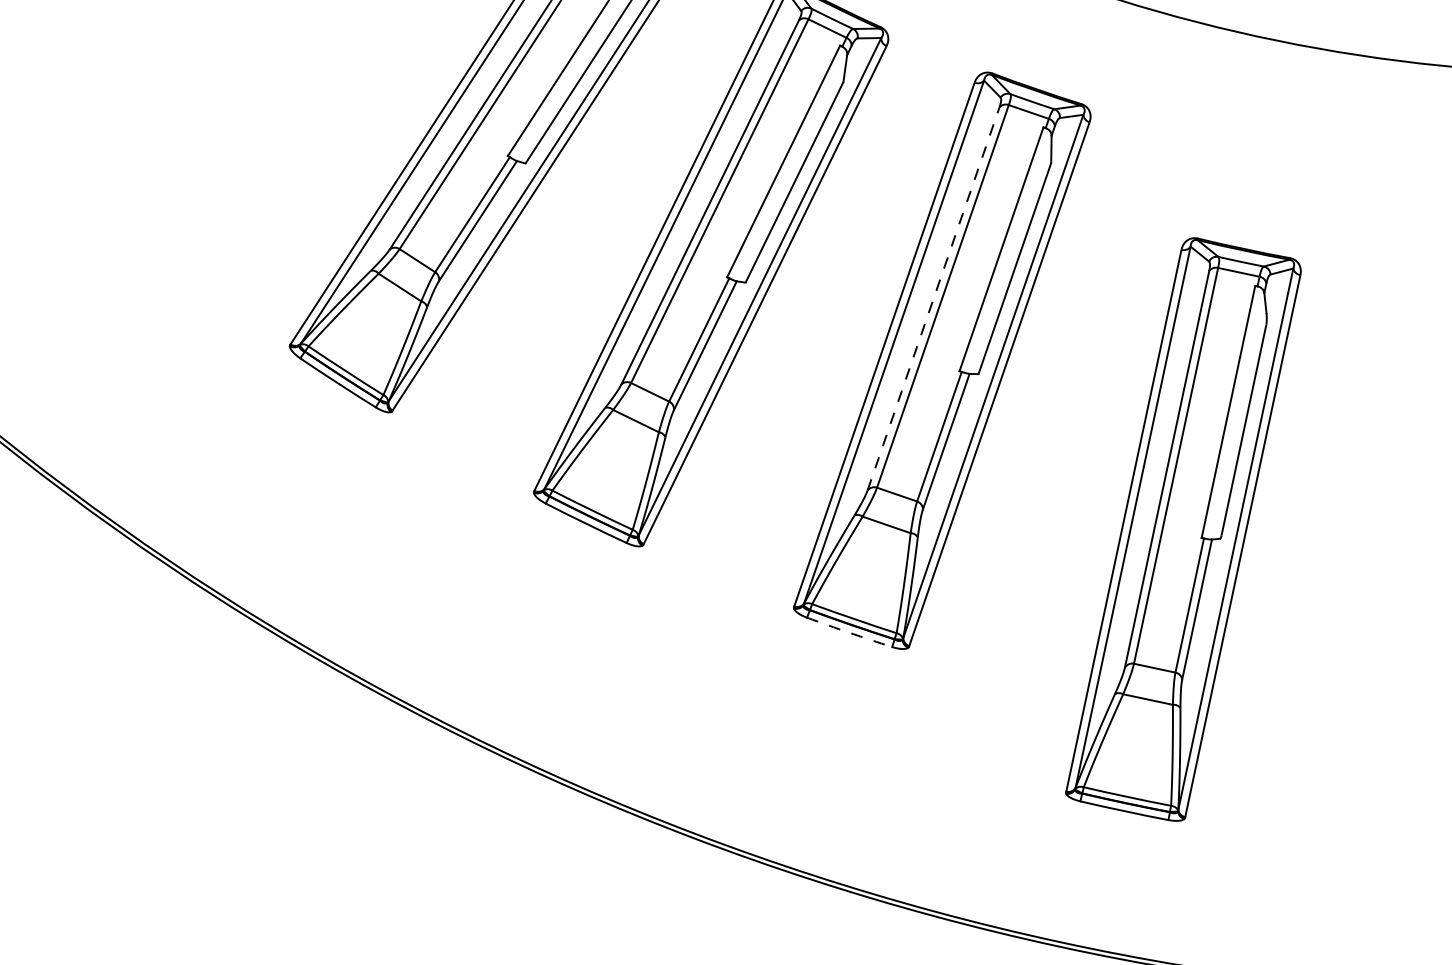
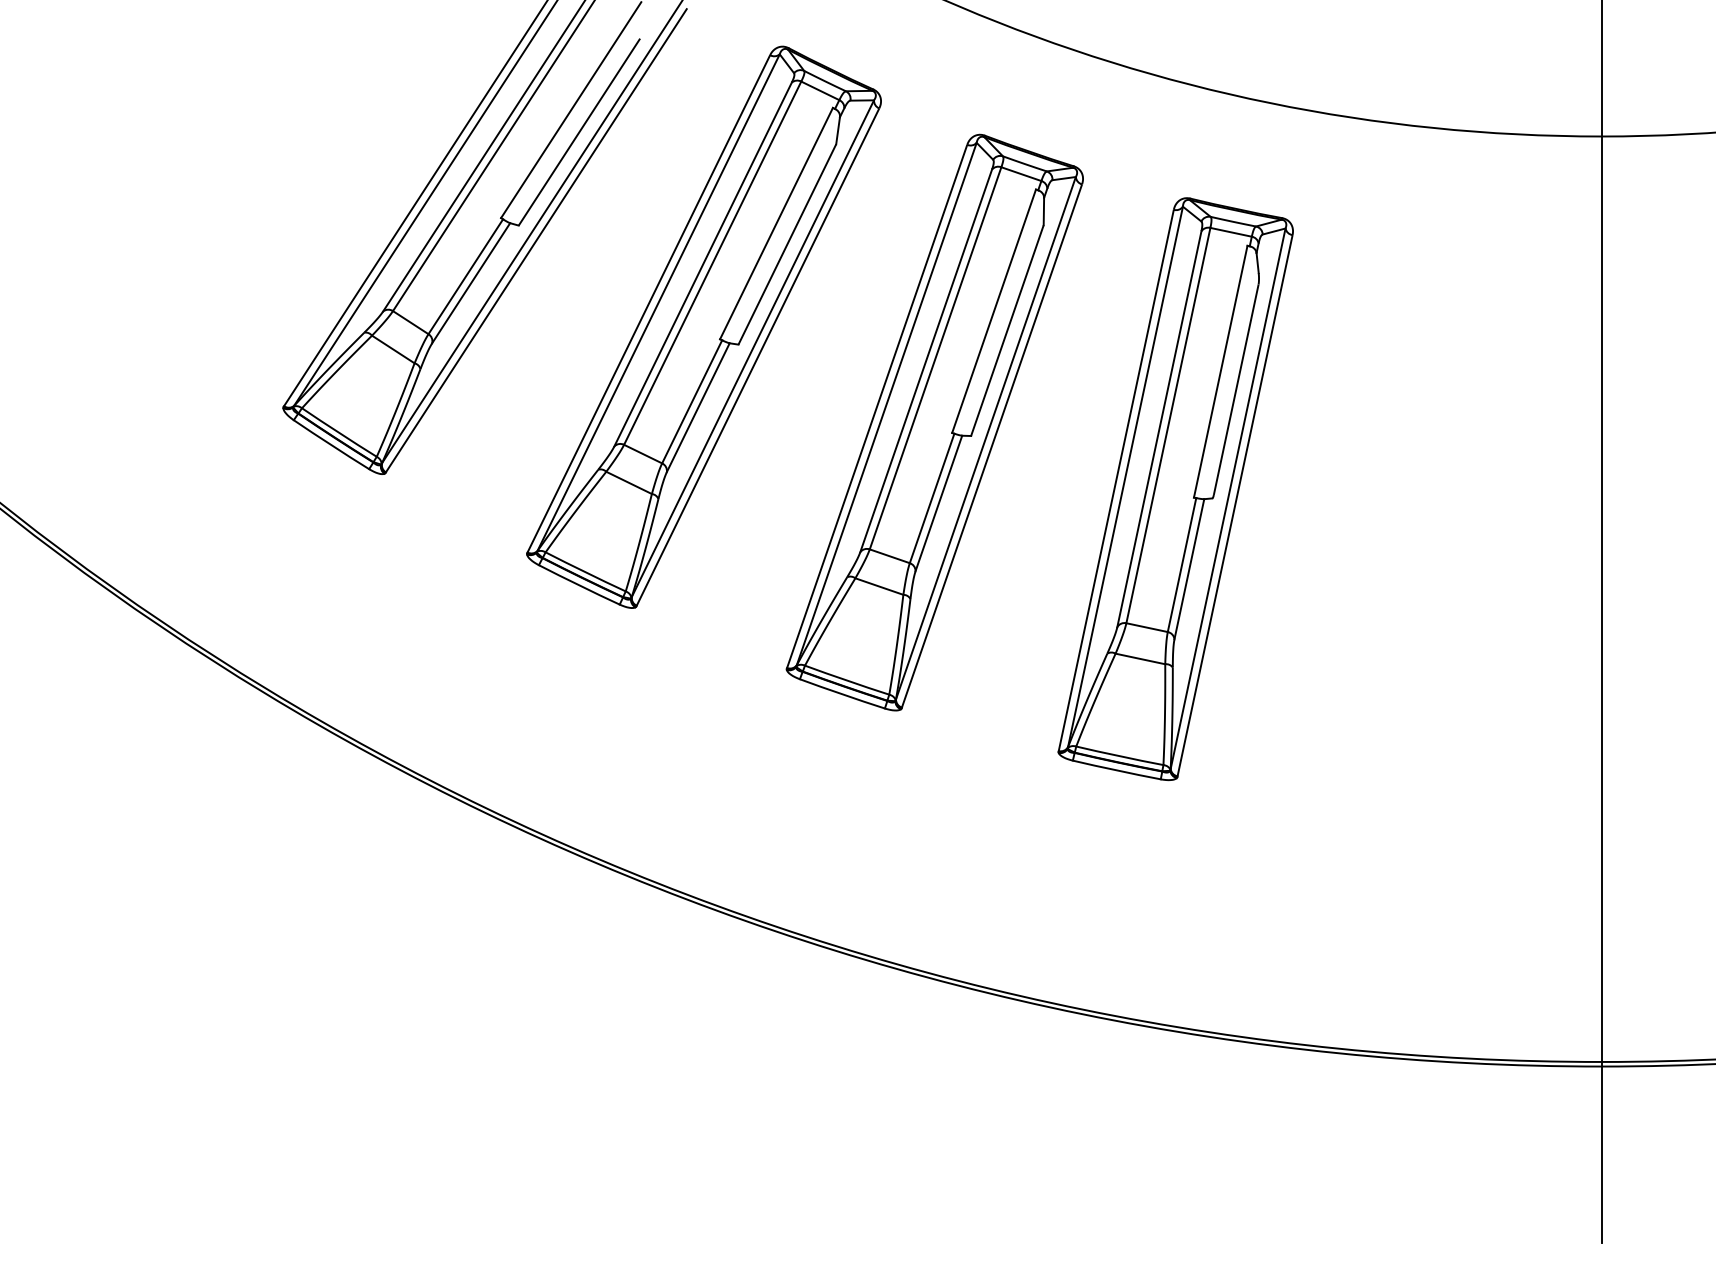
line: (933, 298) -> (926, 360), dashed -> solid
part: (1183, 529) -> (1175, 489), moved
arc: (849, 633) -> (842, 694), dashed -> solid

